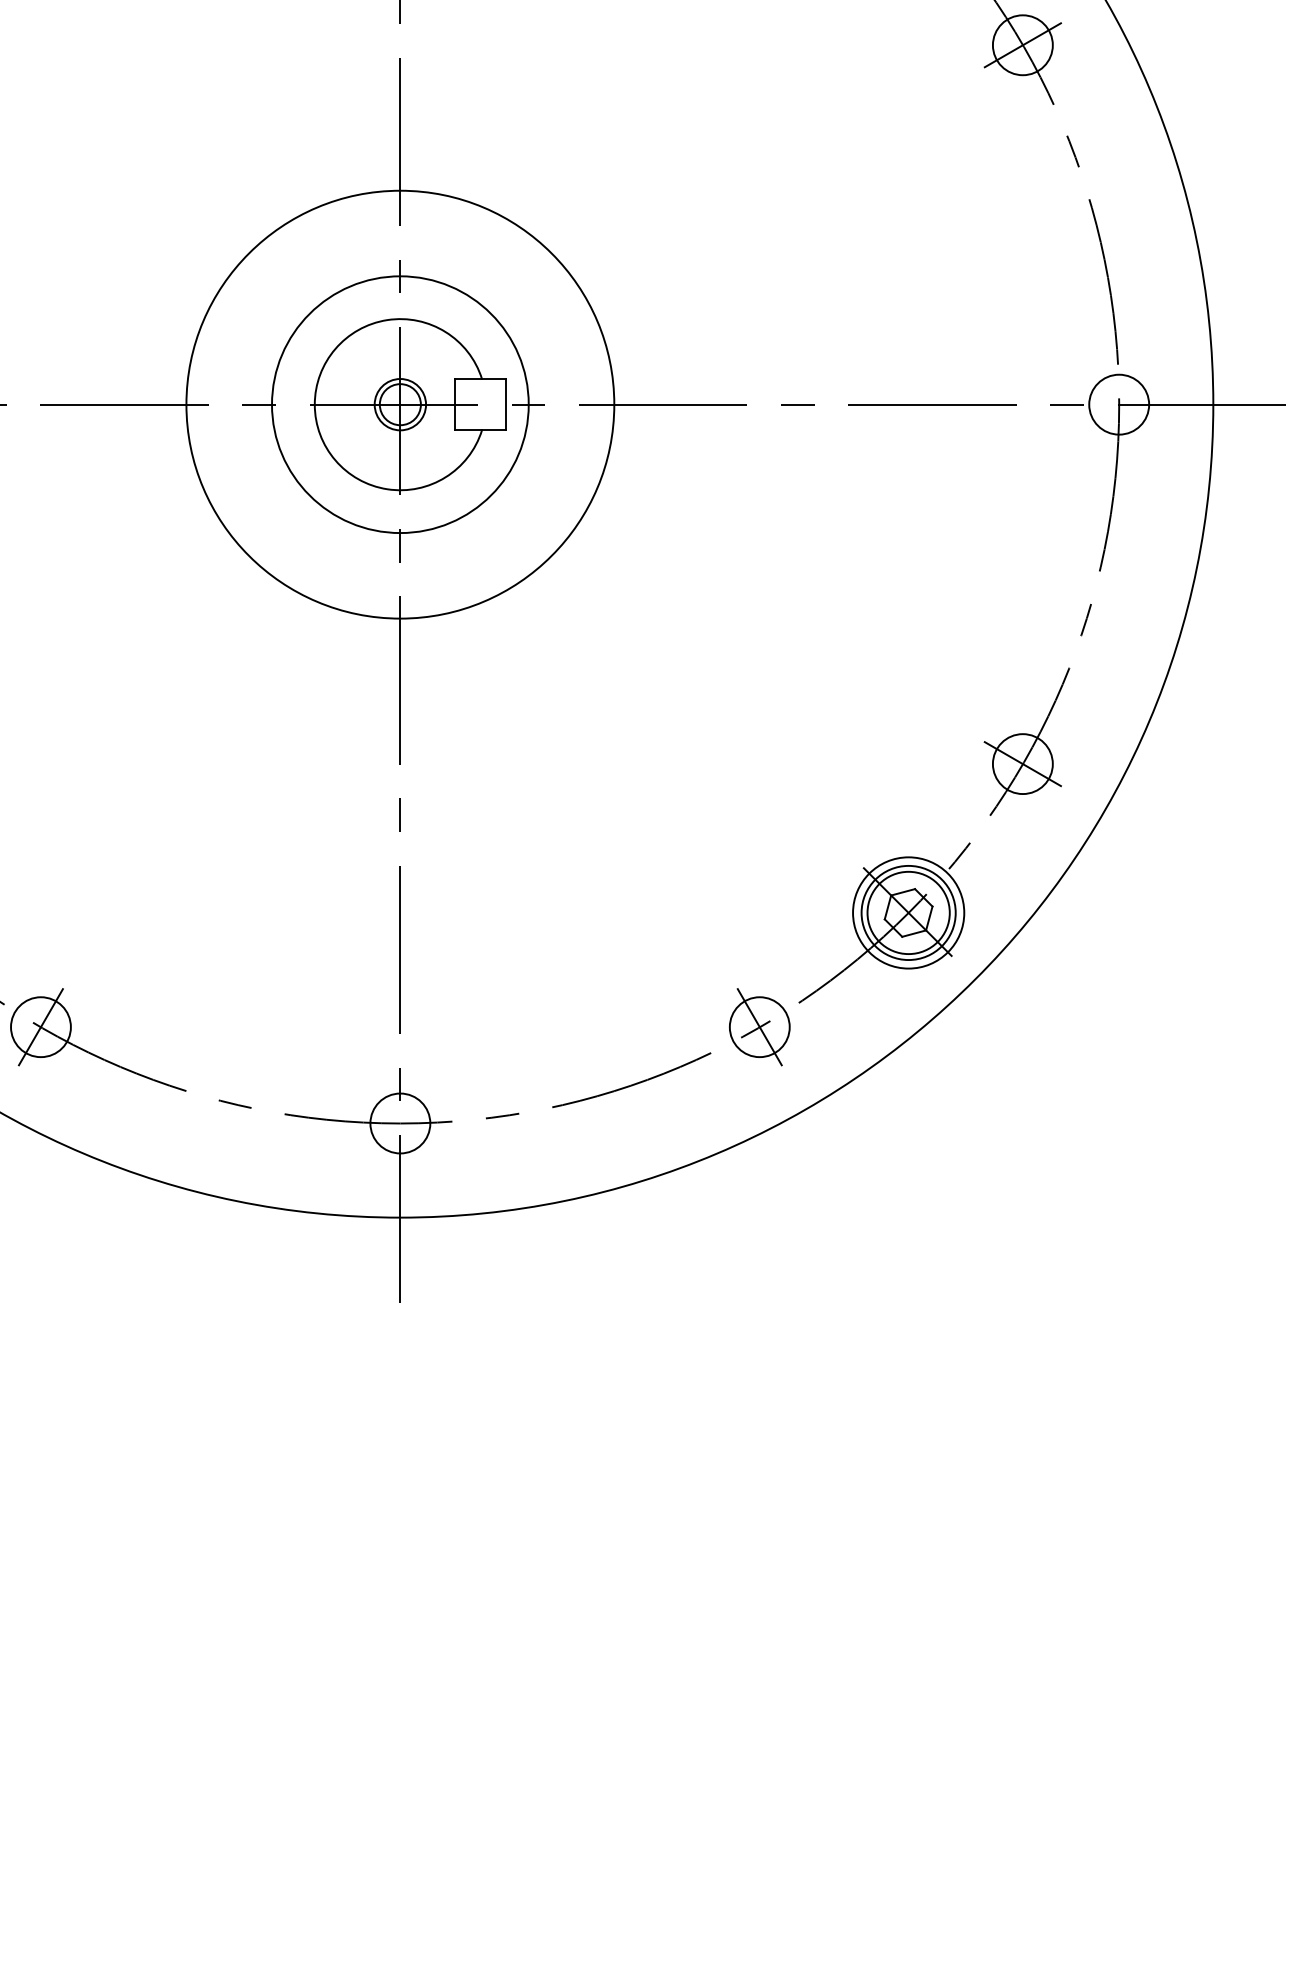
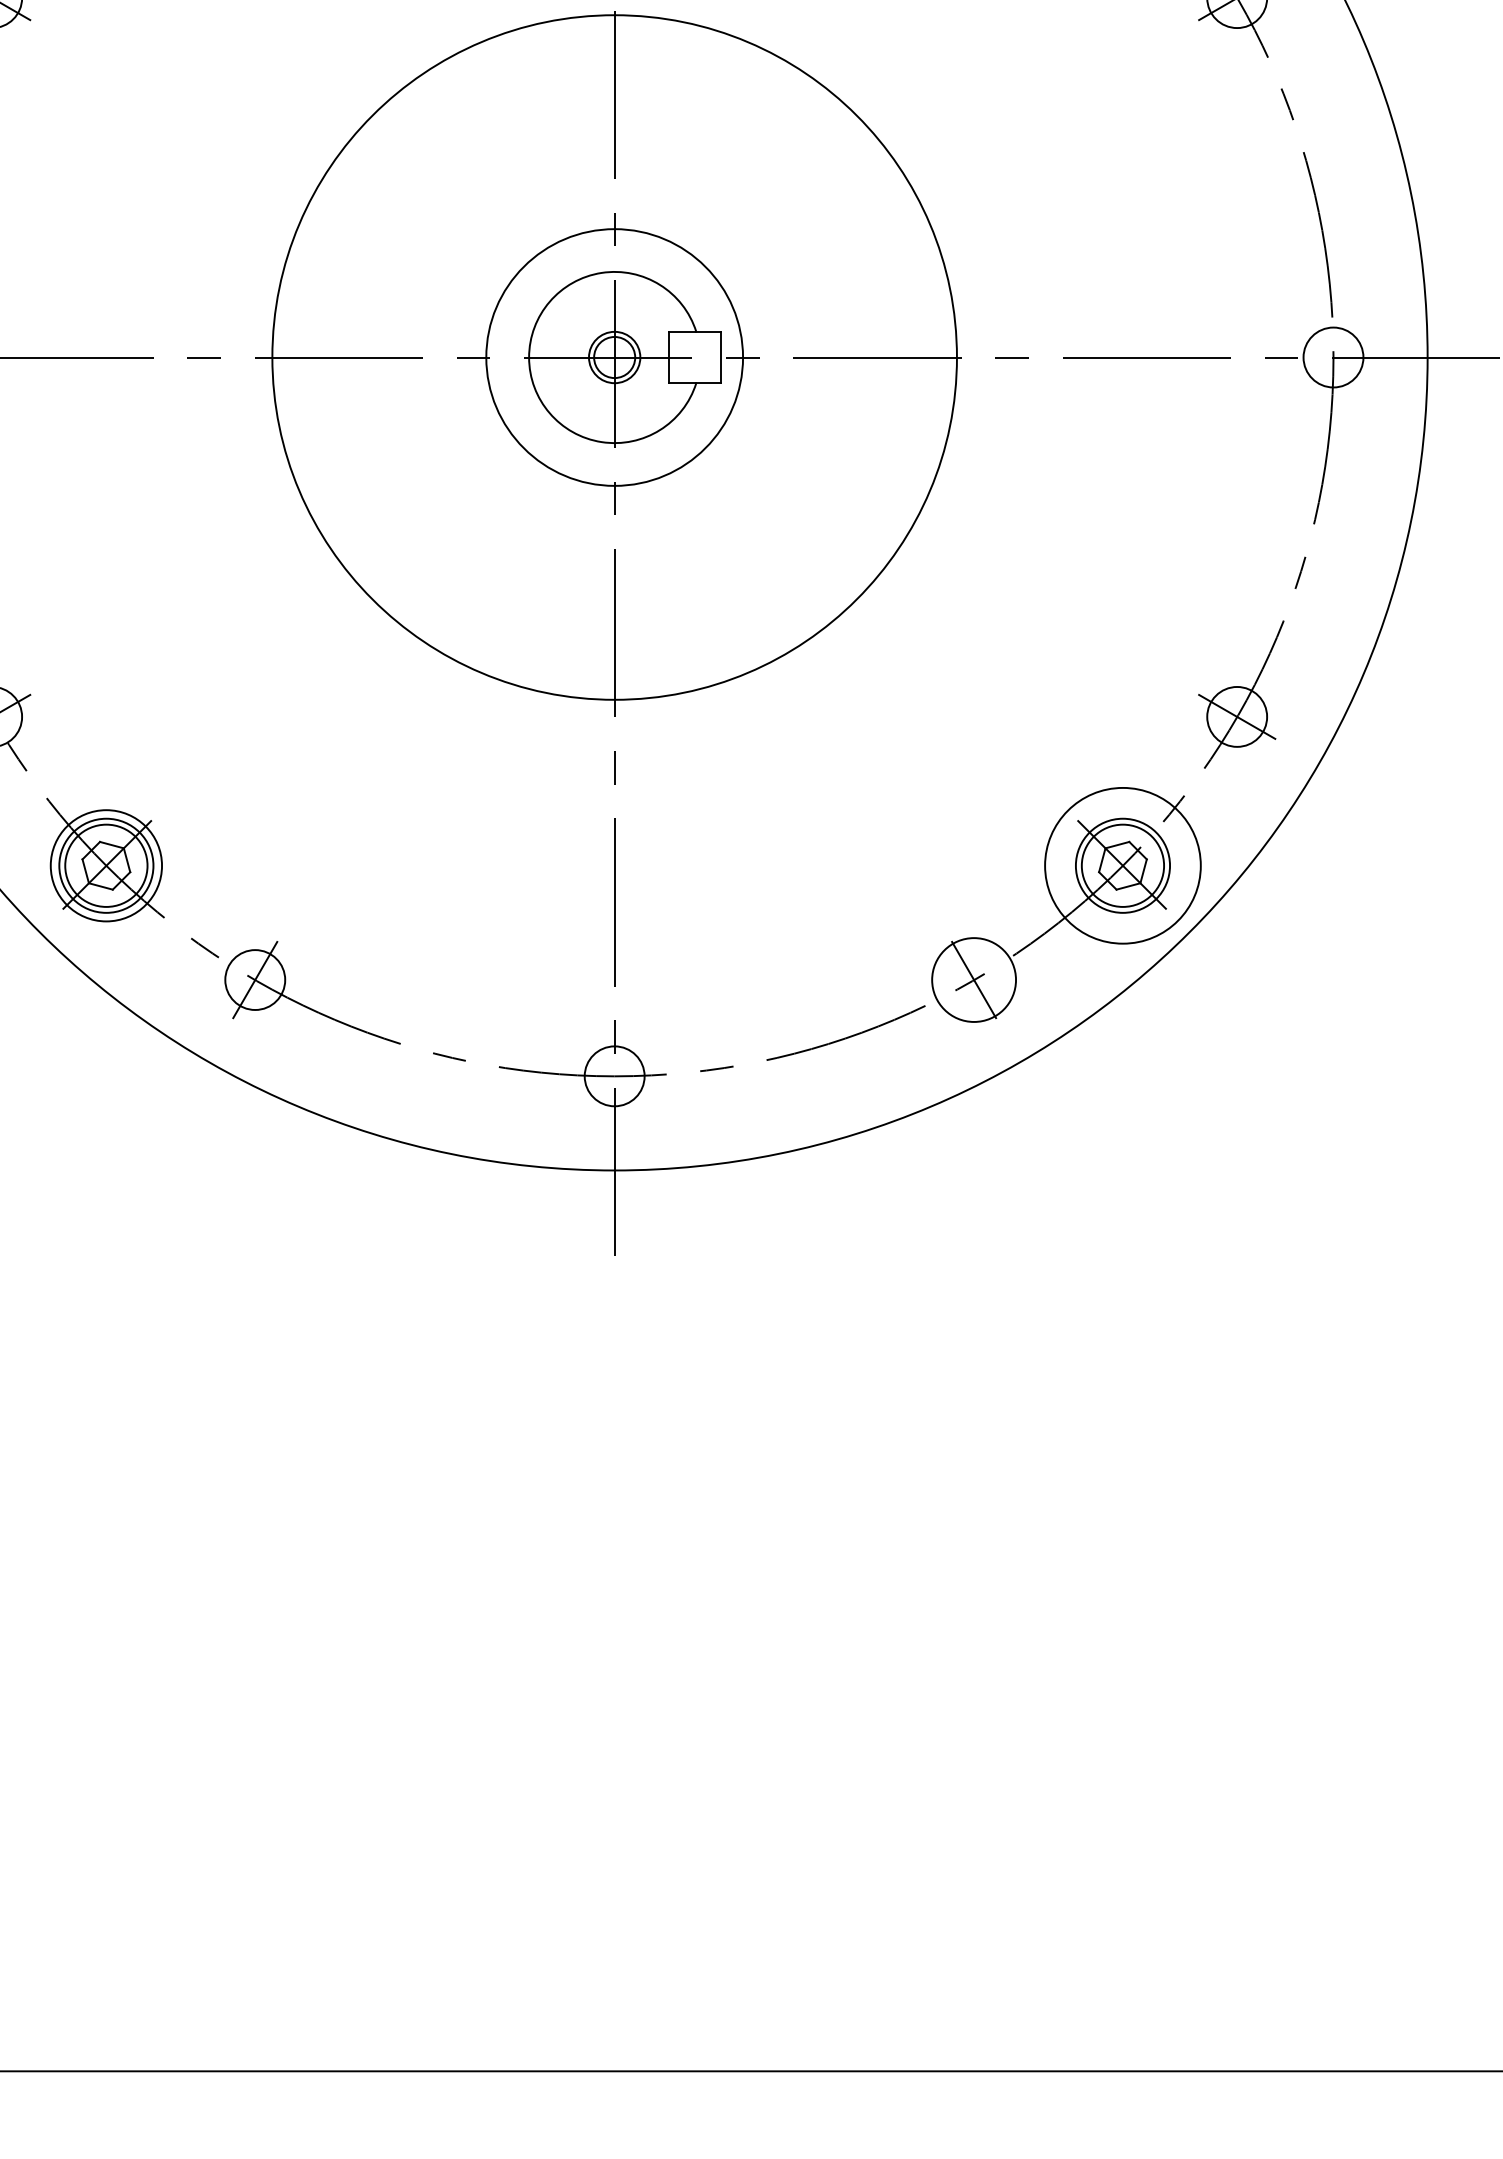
circle: (400, 404) -> (614, 357), size x1.6
circle: (908, 912) -> (1122, 865), size x1.4
circle: (760, 1026) -> (974, 979), size x1.4

